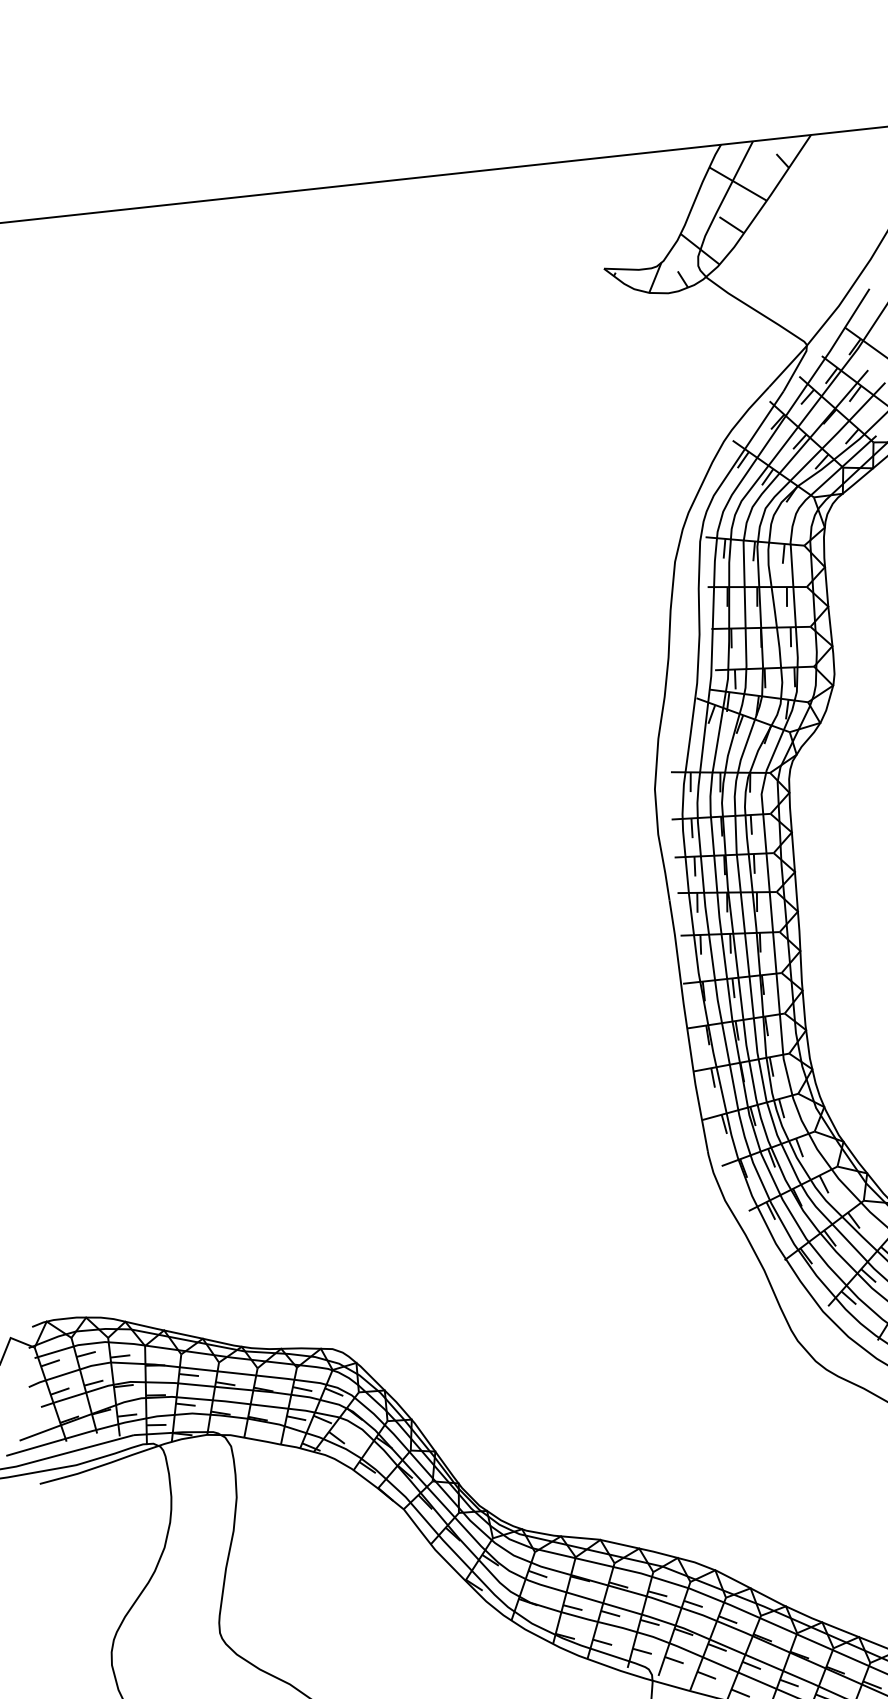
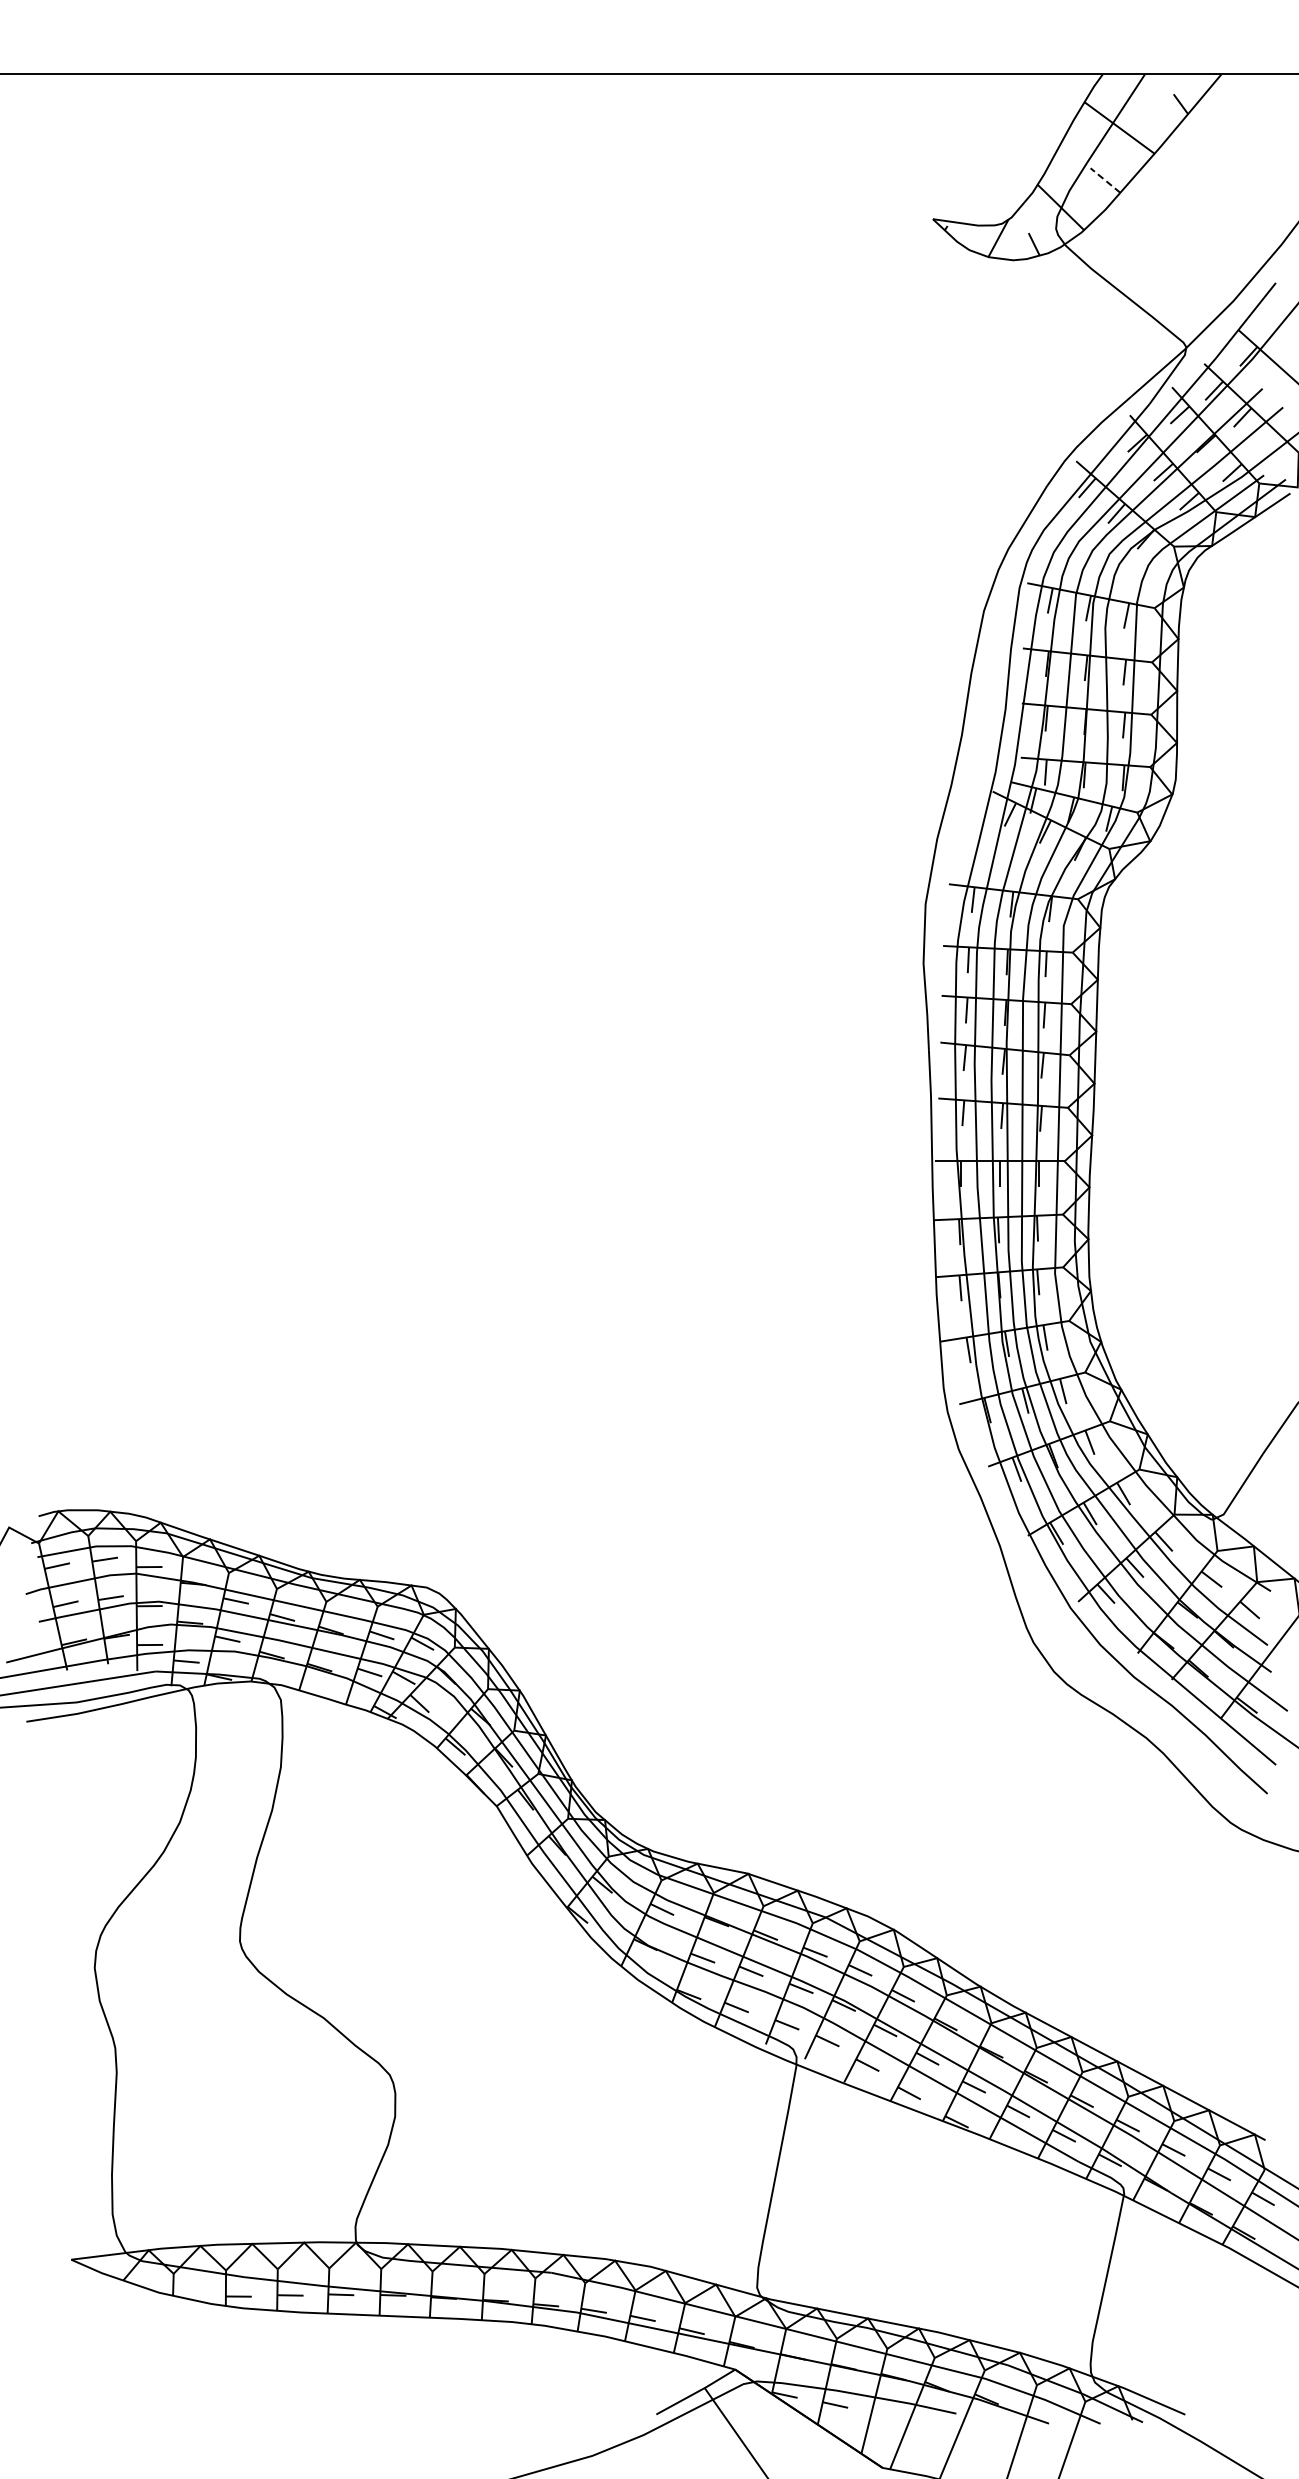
line: (731, 225) -> (1105, 180), solid -> dashed

